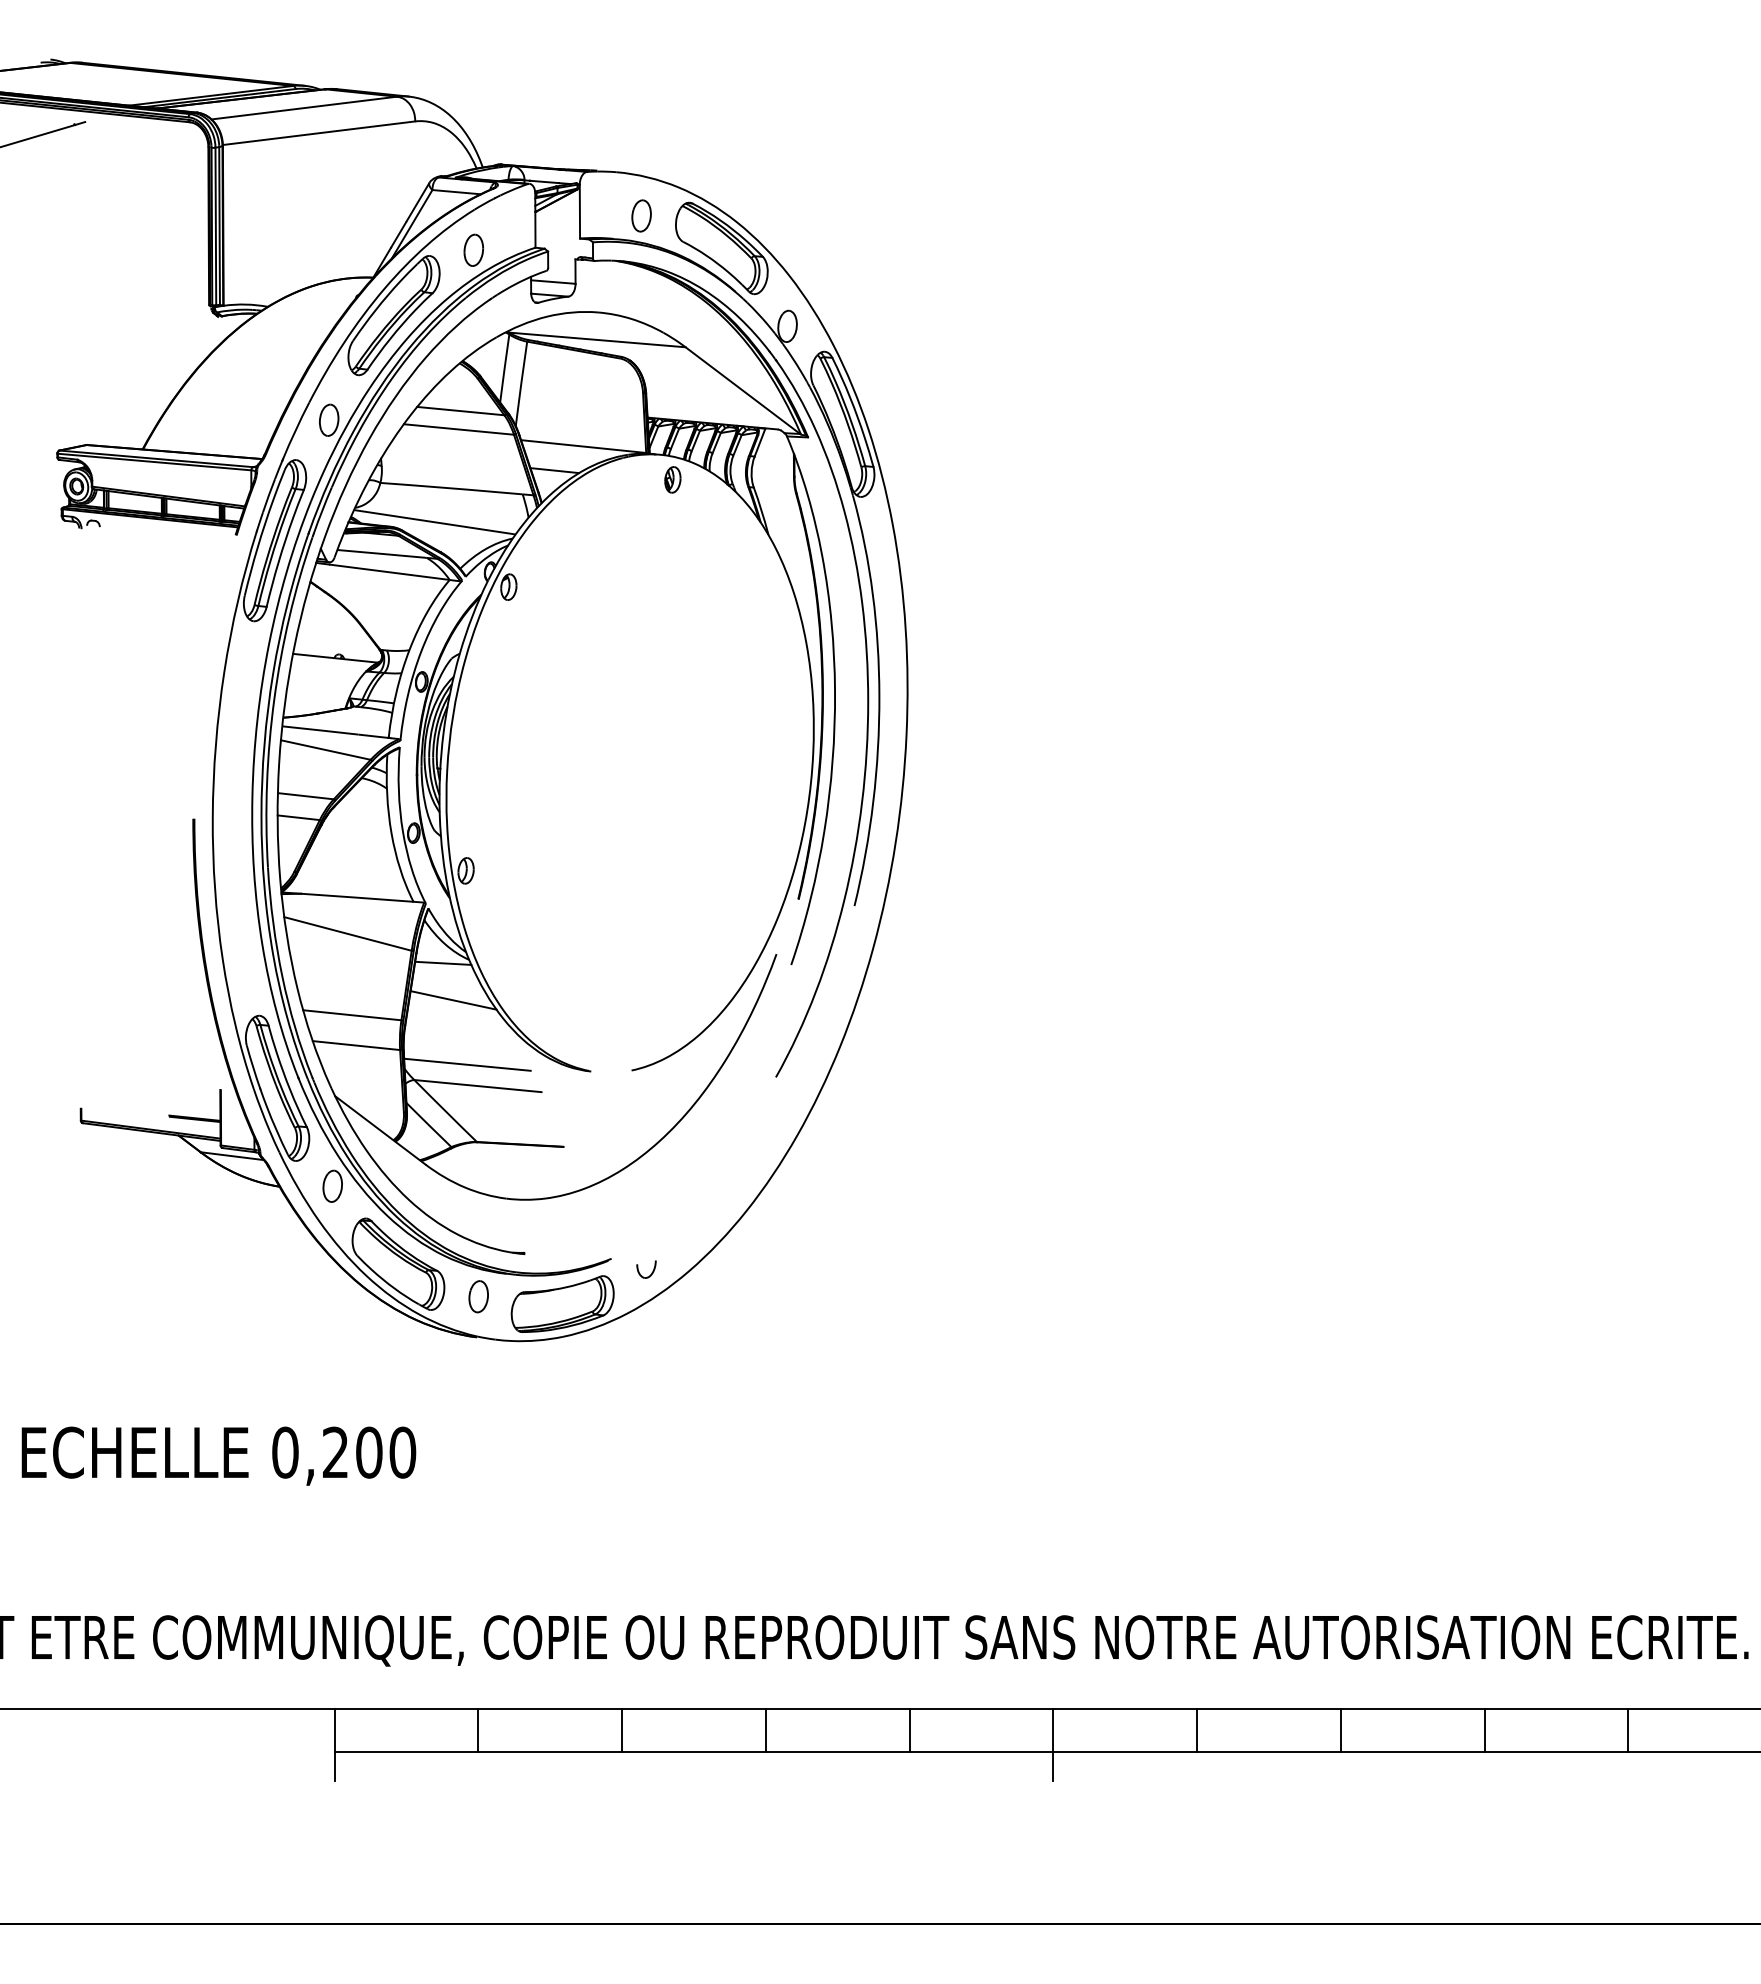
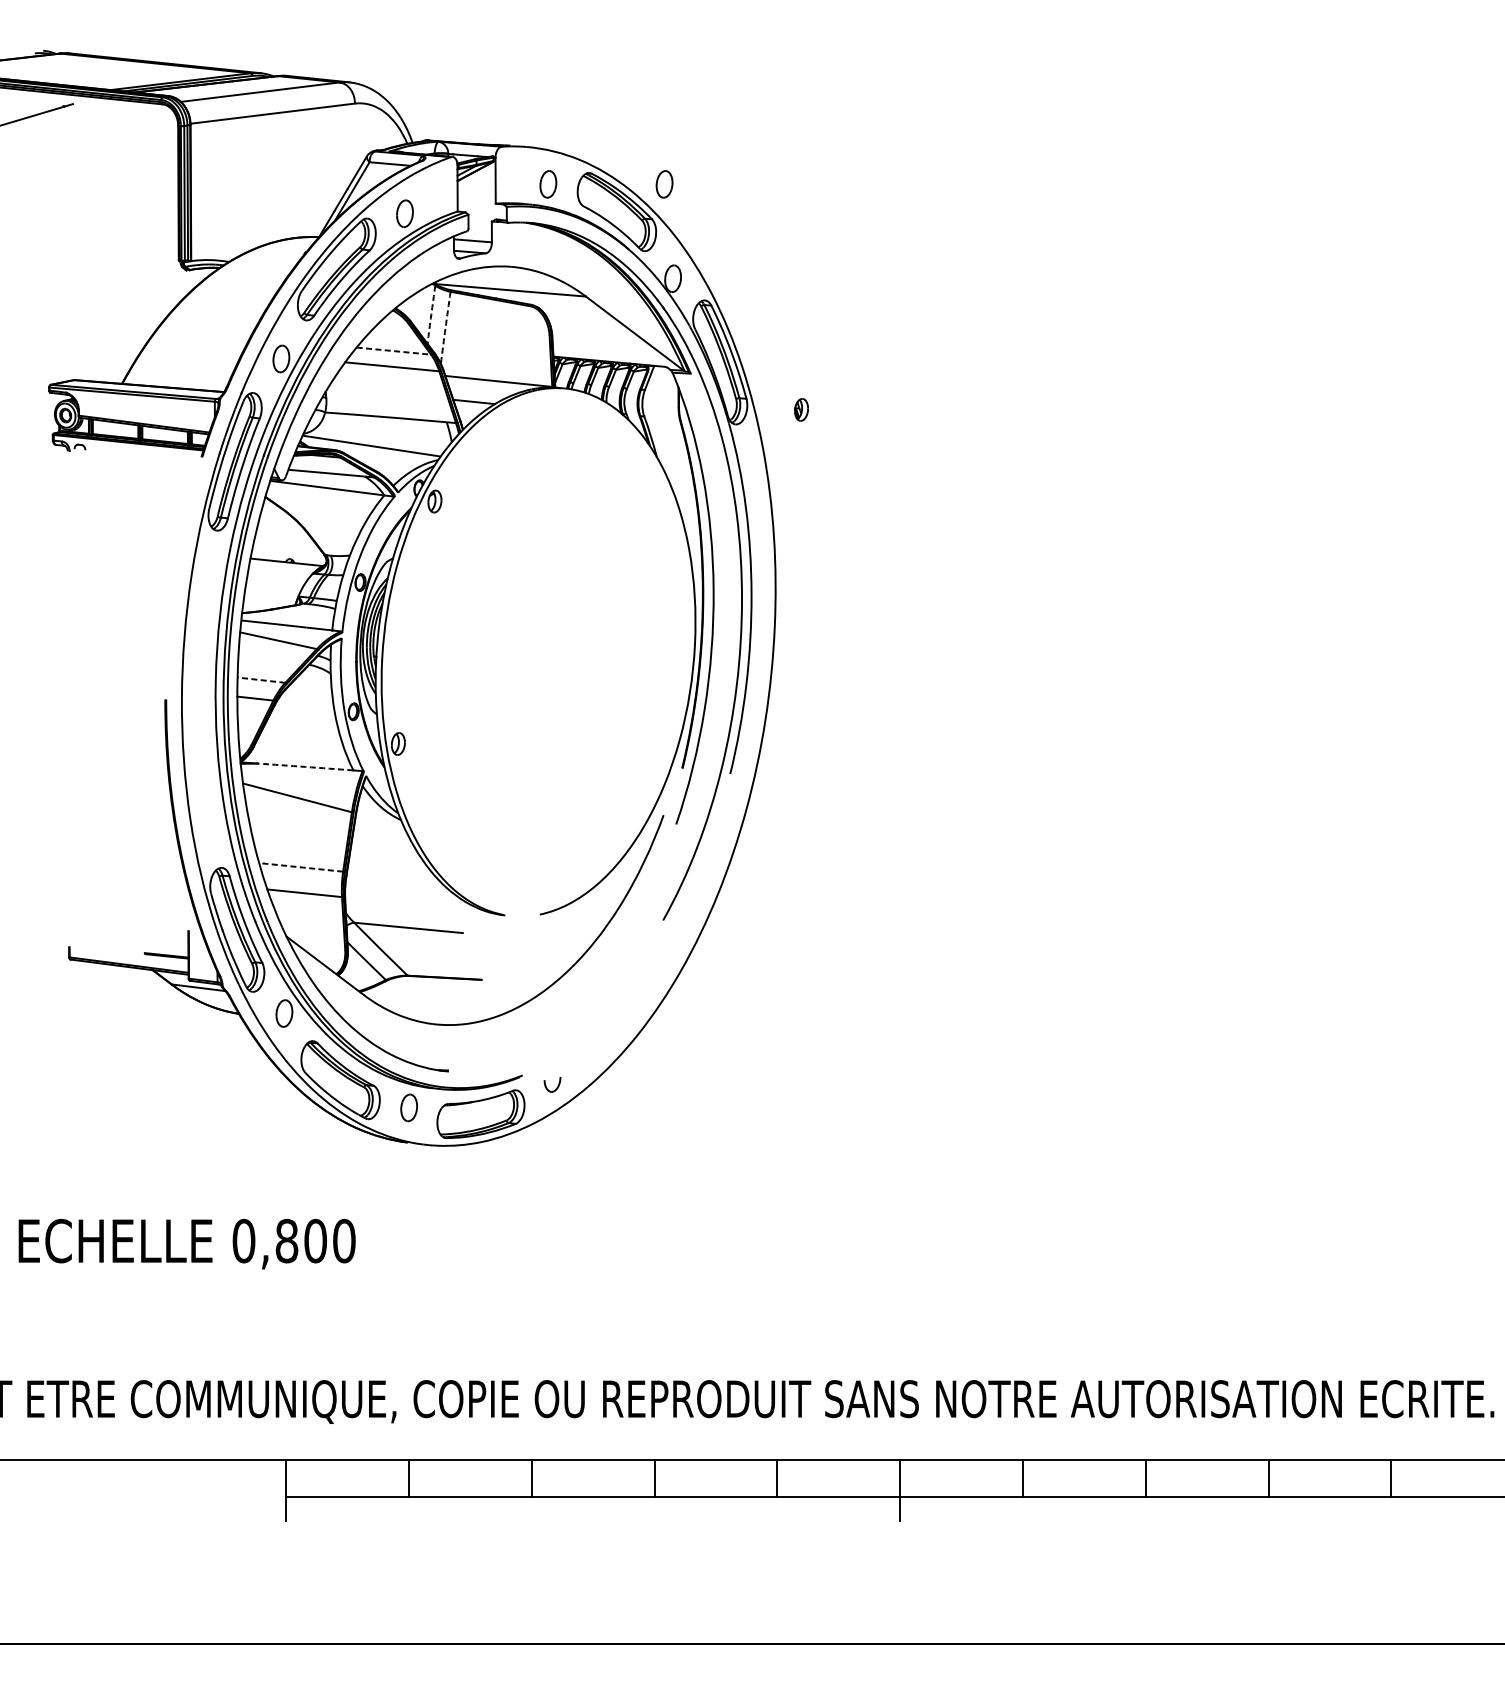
part: (777, 215) -> (664, 183), added
arc: (504, 368) -> (431, 314), solid -> dashed
arc: (521, 383) -> (445, 327), solid -> dashed
line: (460, 411) -> (393, 351), solid -> dashed
part: (672, 479) -> (801, 409), moved
line: (305, 796) -> (261, 680), solid -> dashed
arc: (357, 897) -> (305, 766), solid -> dashed
line: (443, 962) -> (379, 822), removed
line: (453, 1000) -> (387, 854), removed
line: (351, 1015) -> (300, 867), solid -> dashed
line: (467, 1064) -> (399, 909), removed
text: (335, 1452) -> (286, 1240), 0,200 -> 0,800

